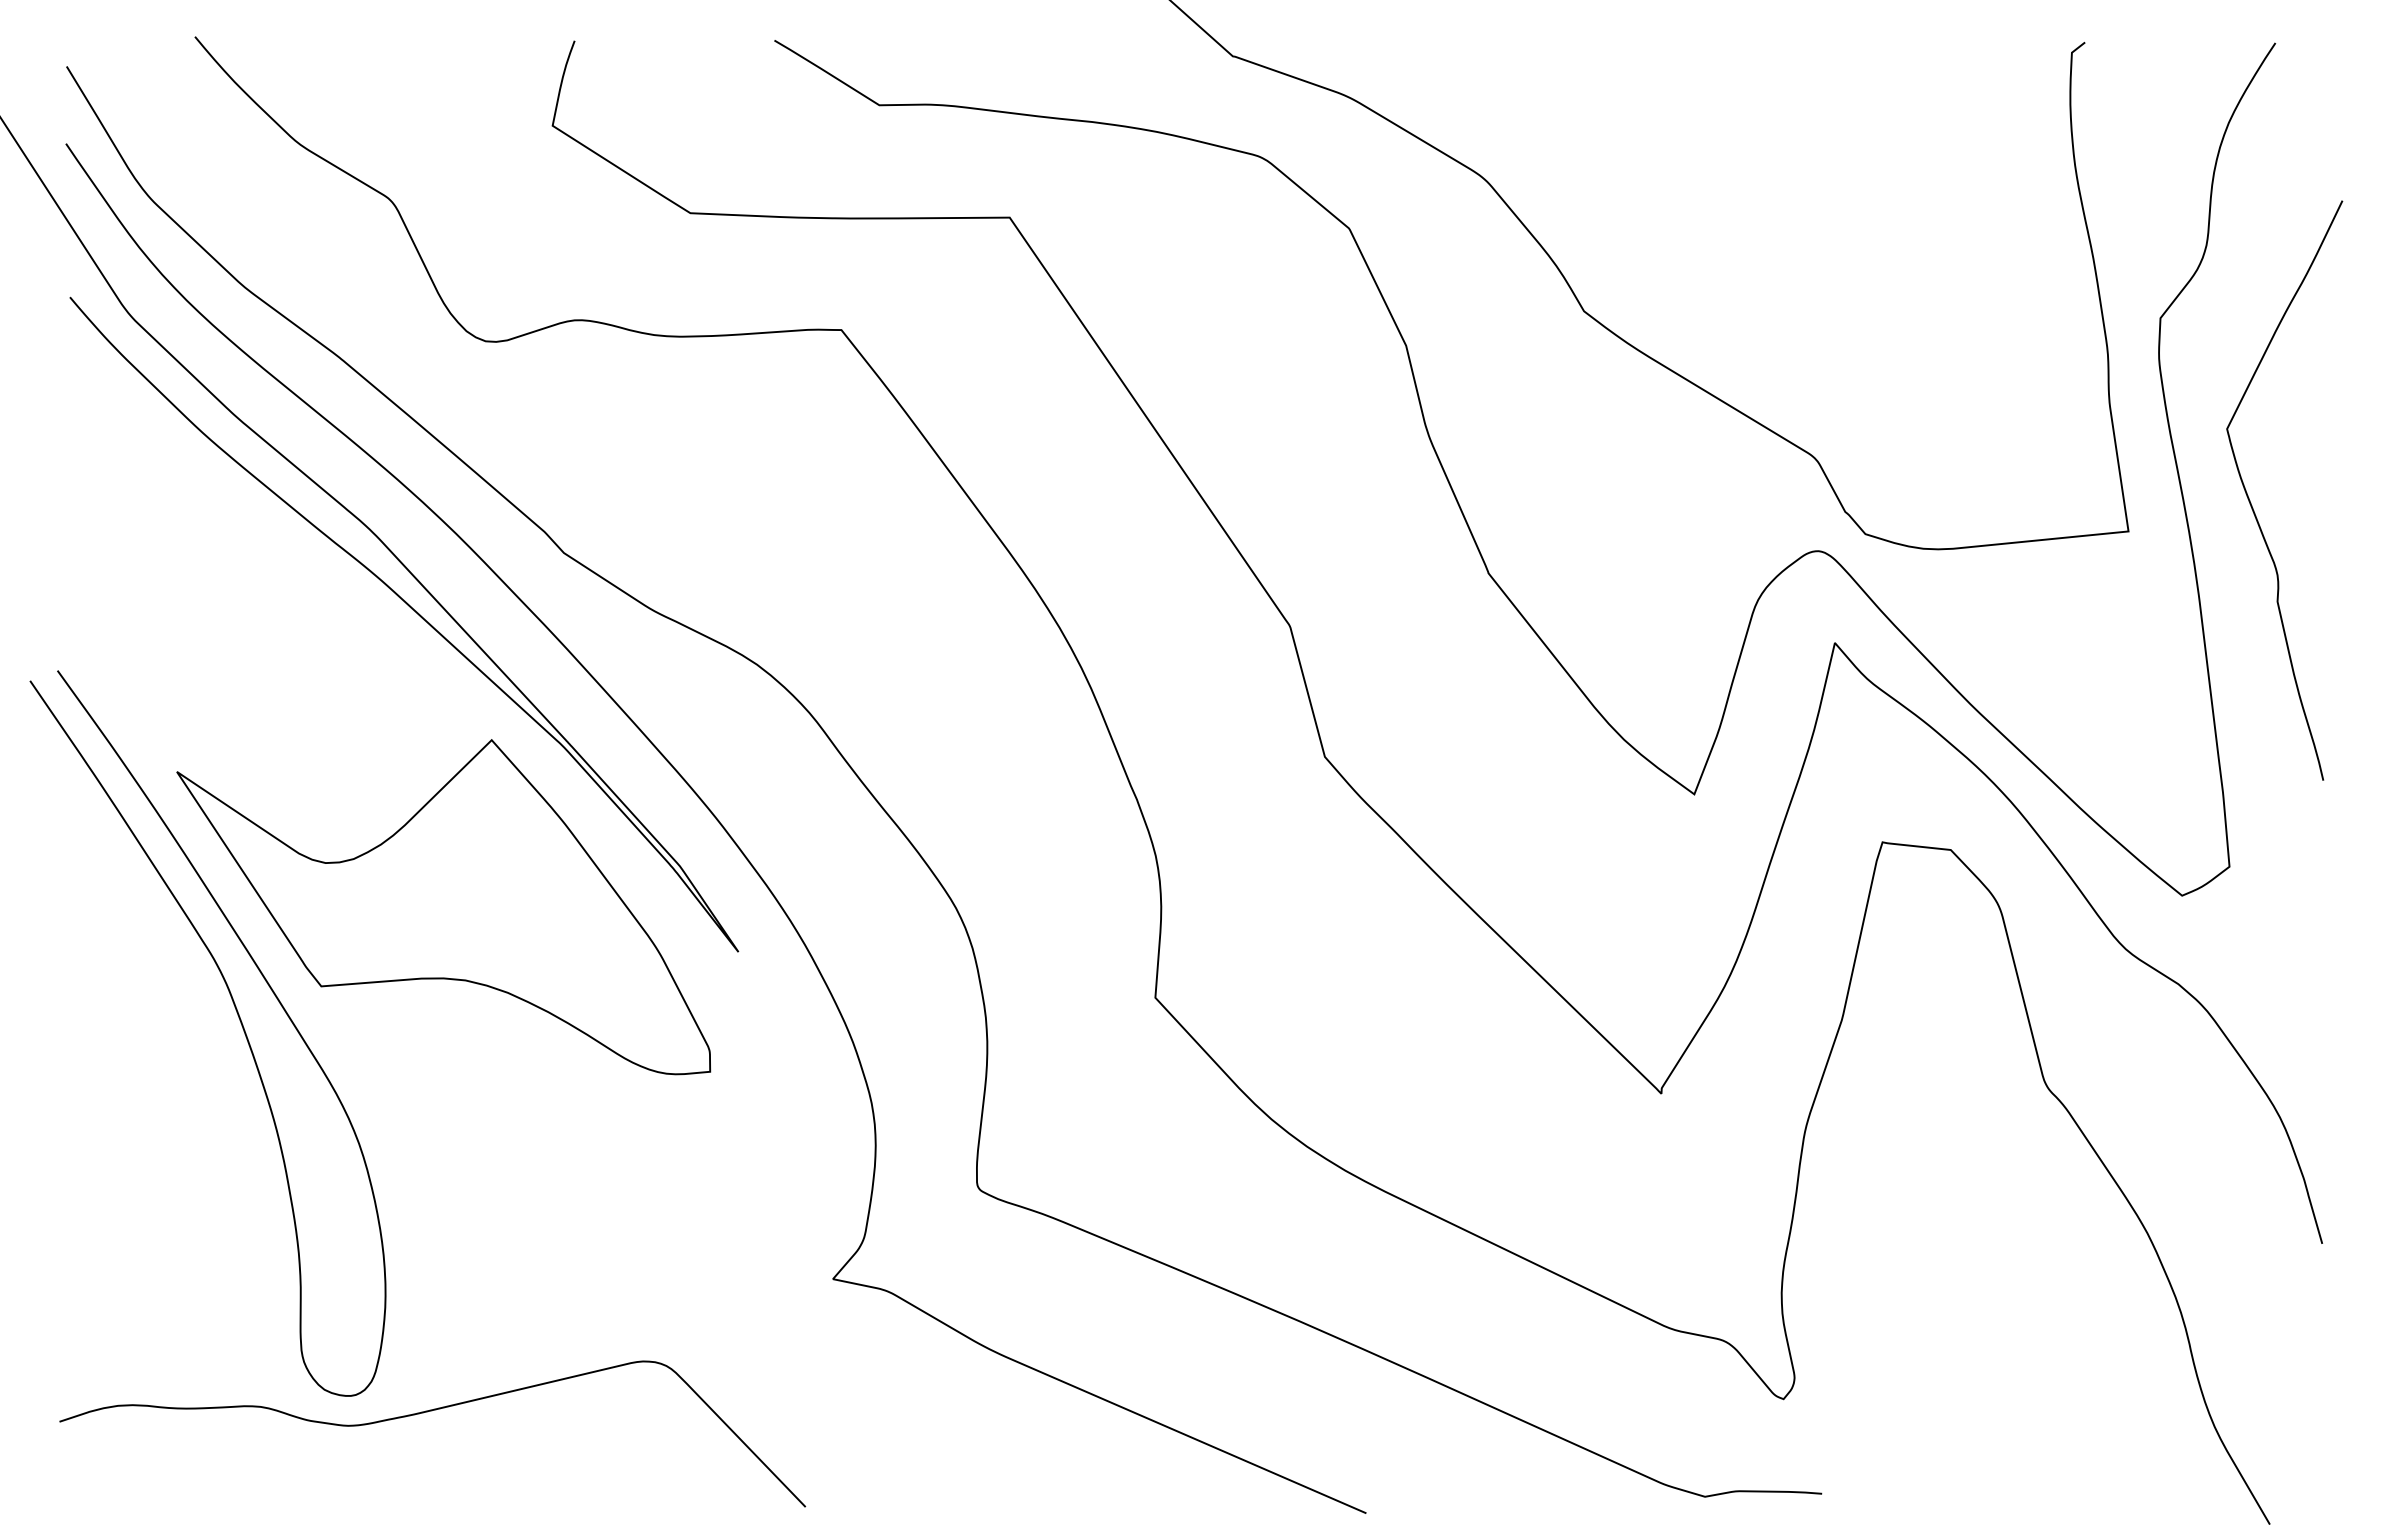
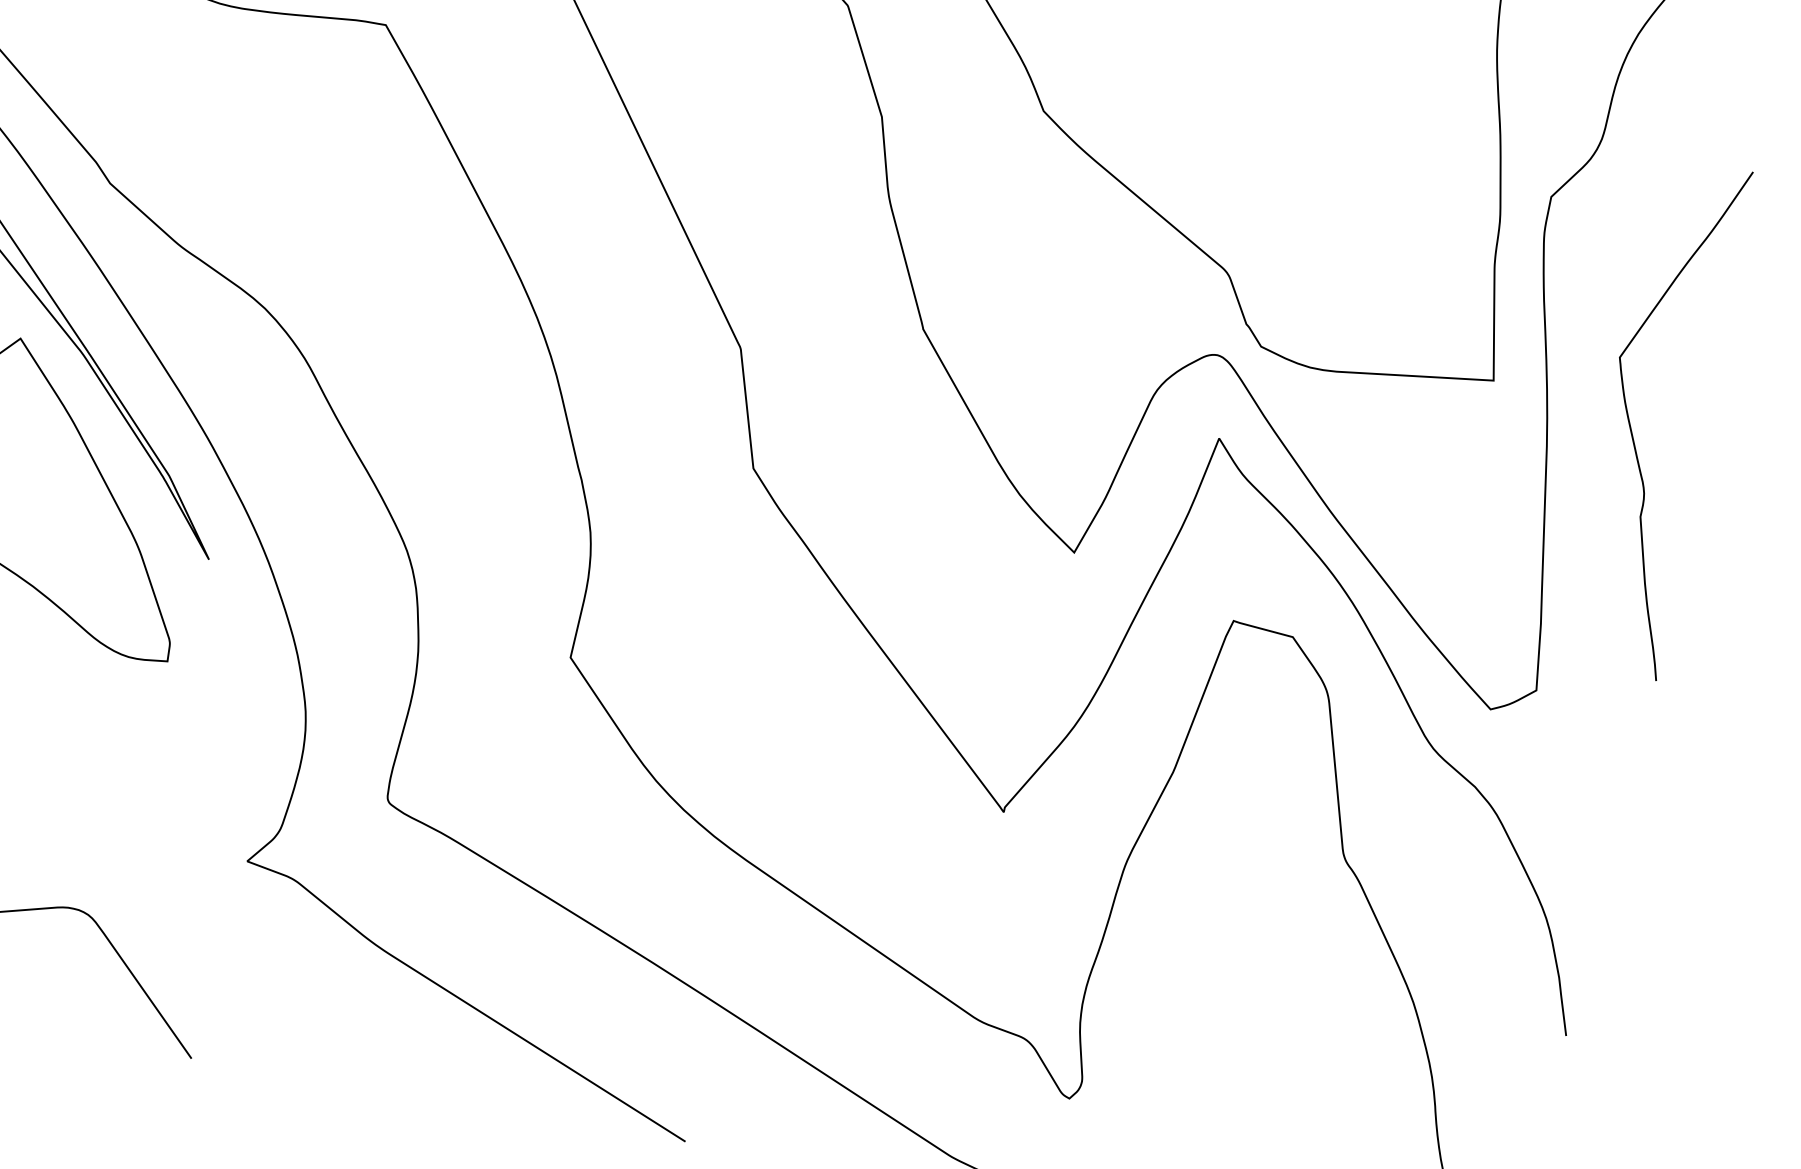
curve: (2252, 505) -> (1631, 428), moved

